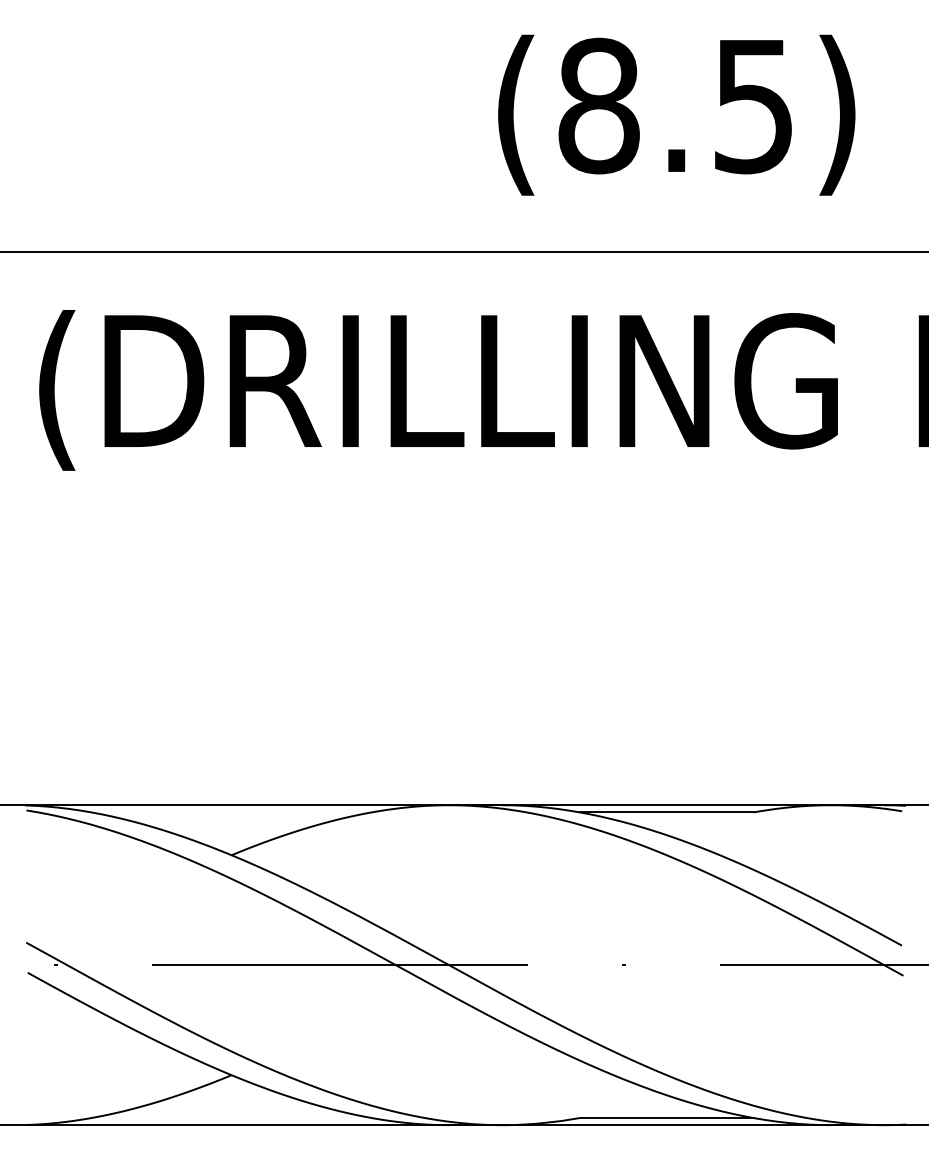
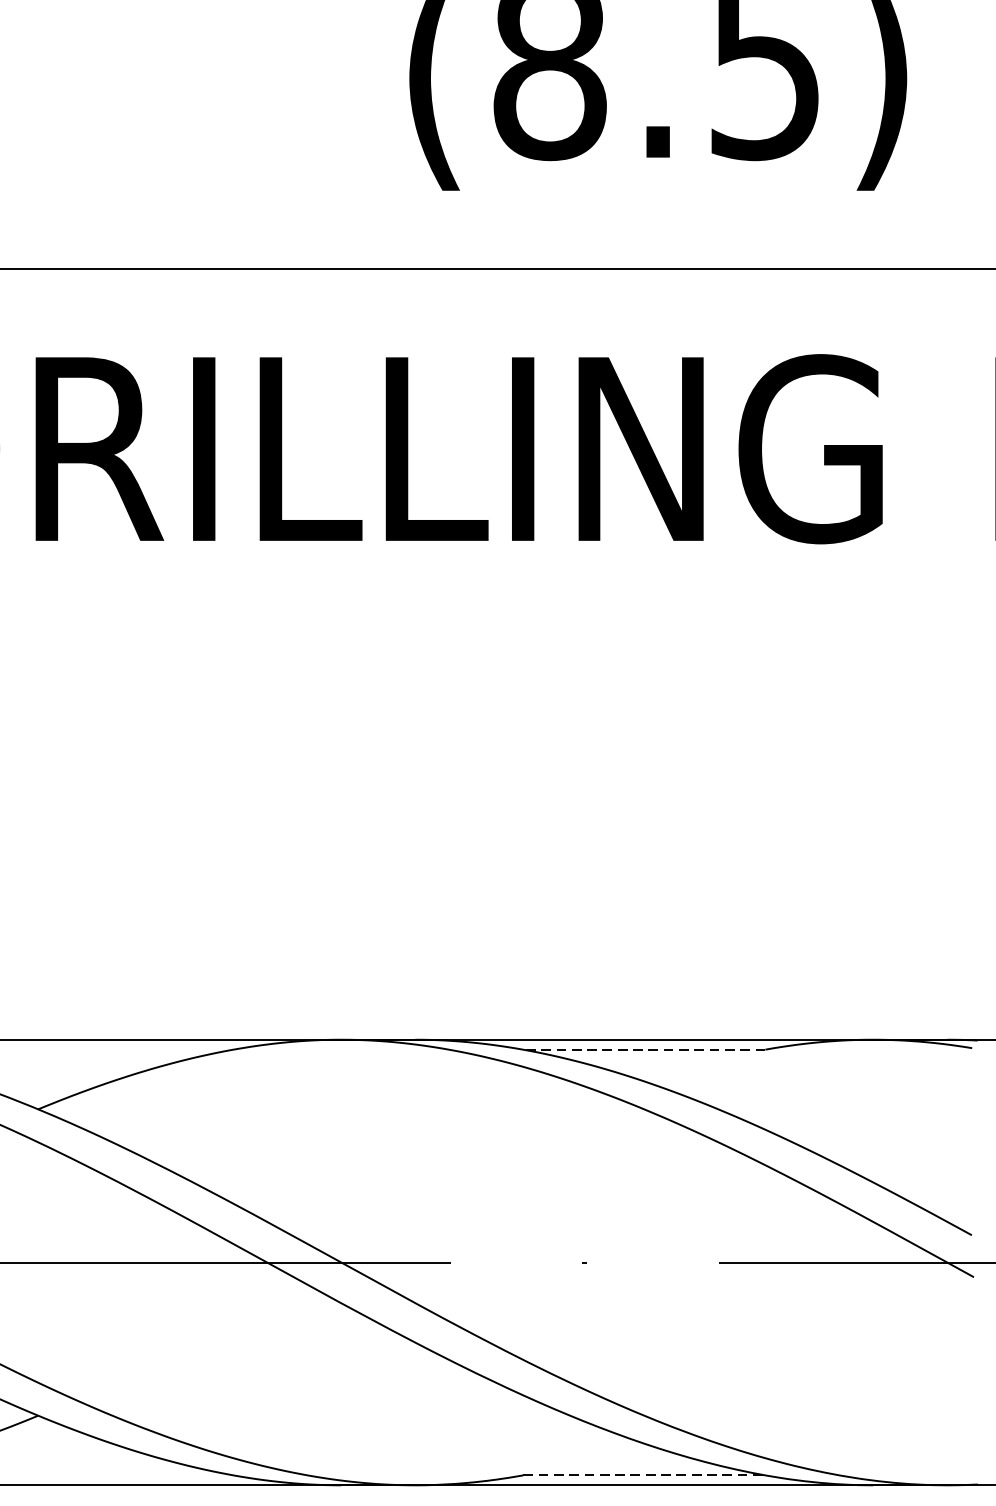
line: (666, 812) -> (643, 1049), solid -> dashed
line: (666, 1118) -> (643, 1476), solid -> dashed

